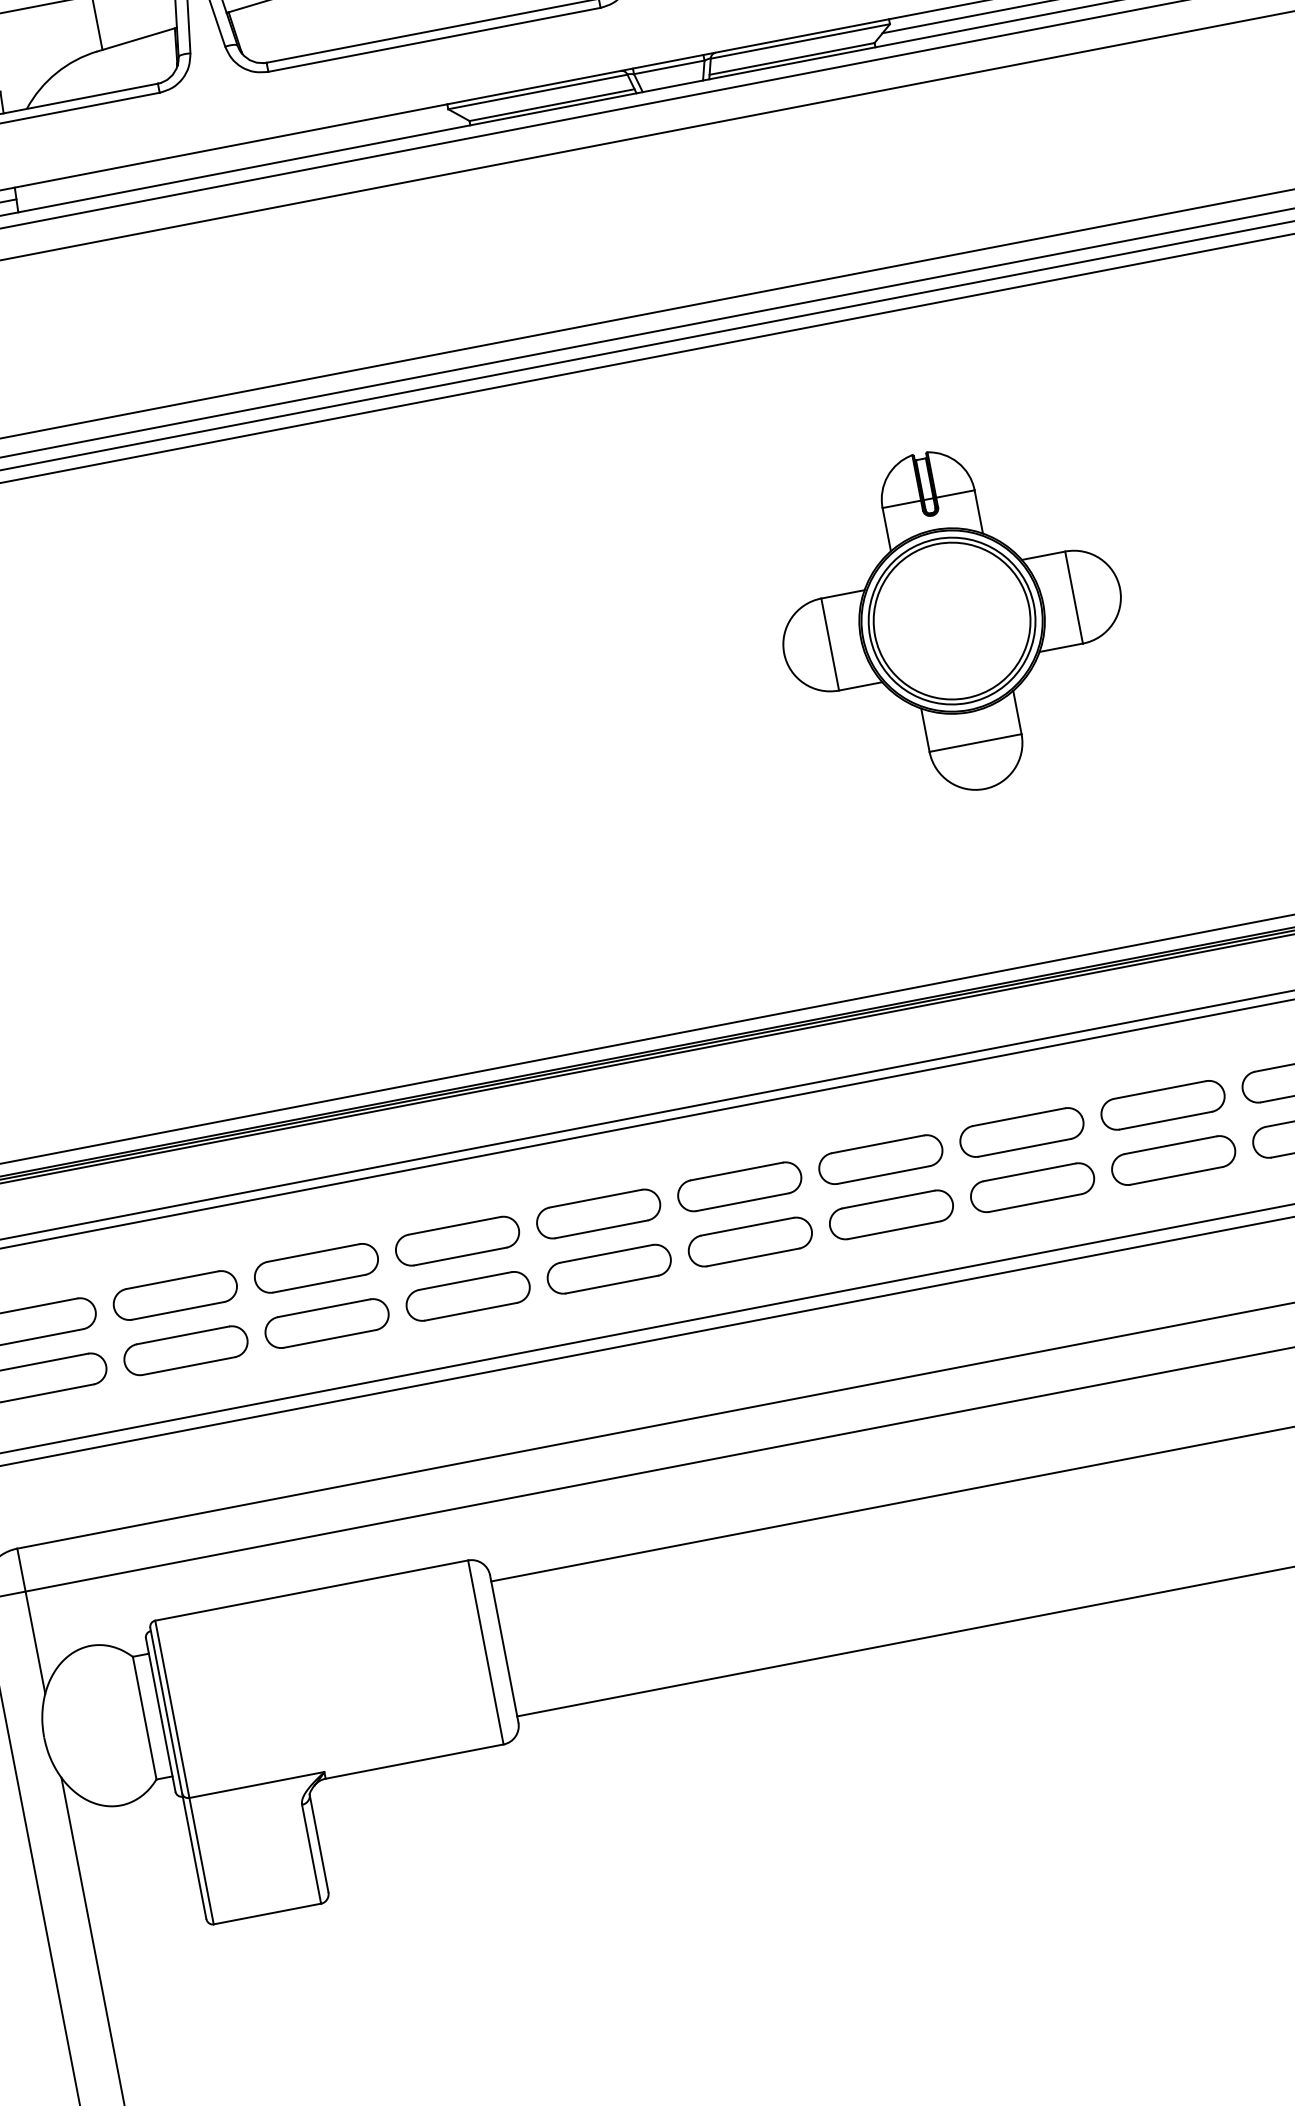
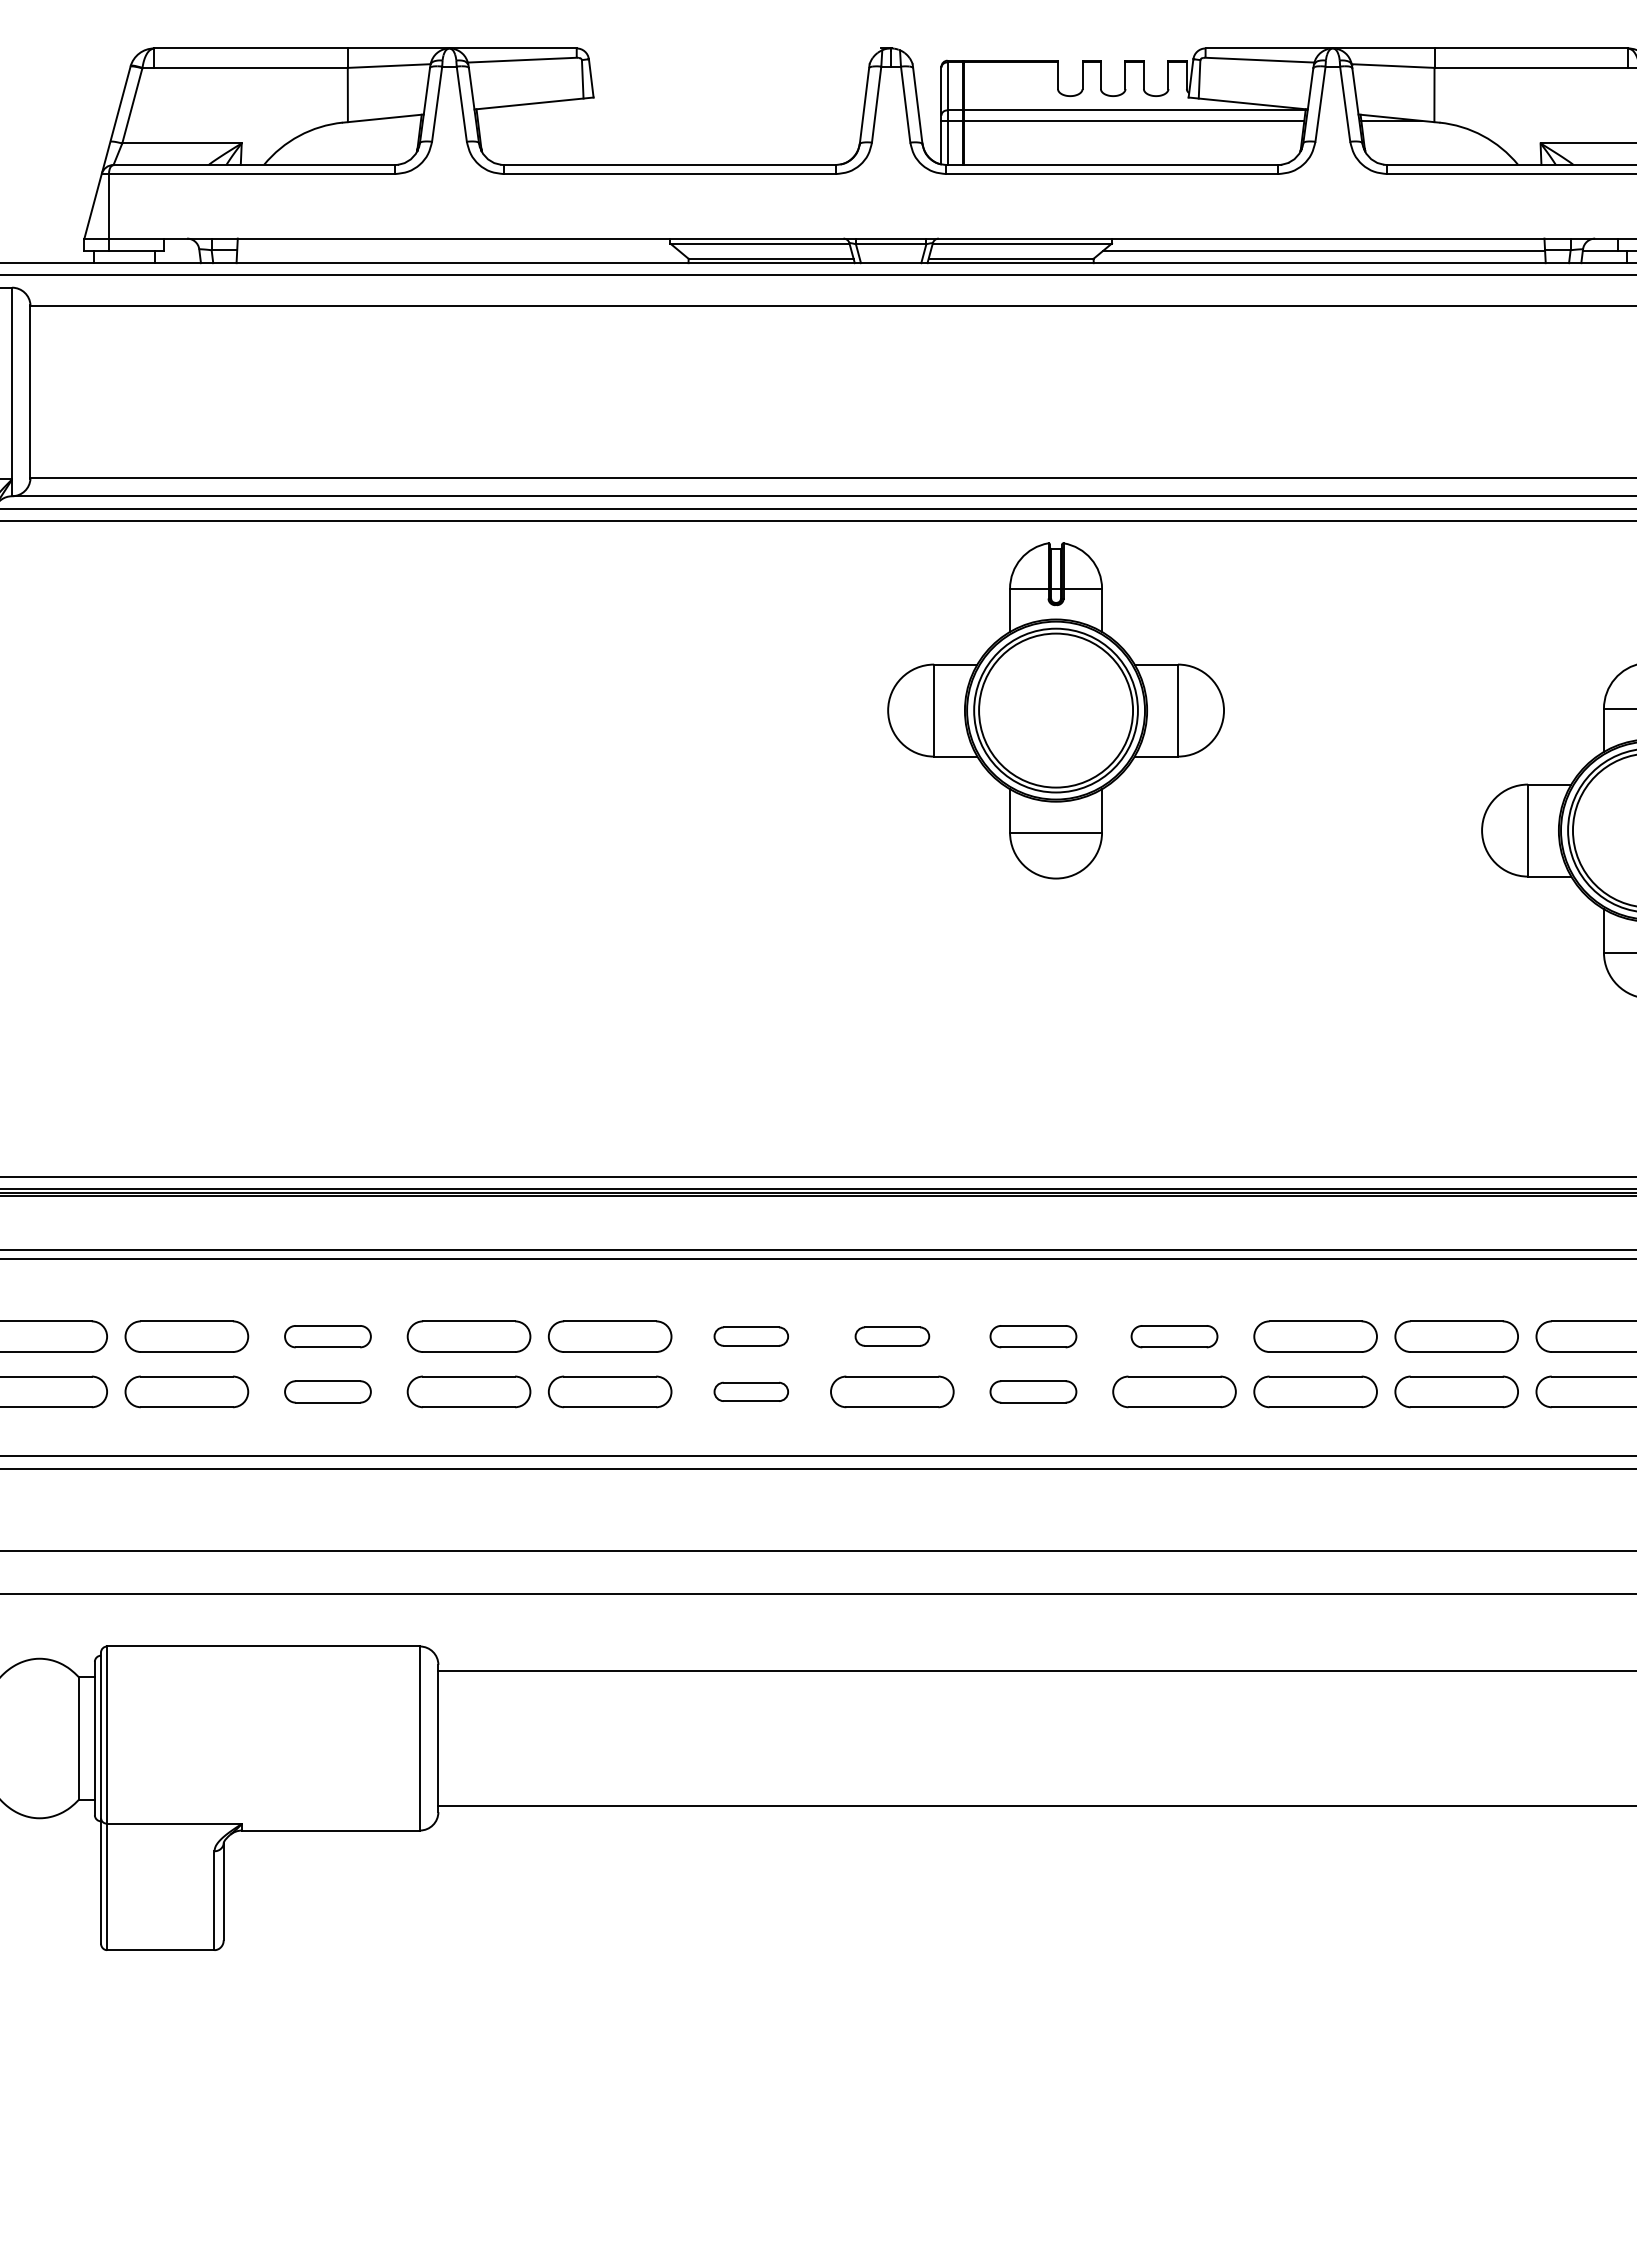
part: (951, 621) -> (1055, 710), moved
part: (1162, 1105) -> (1174, 1336), size x0.7
part: (1021, 1132) -> (1033, 1336), size x0.7
part: (880, 1159) -> (892, 1336), size x0.6
part: (739, 1186) -> (751, 1336), size x0.6
part: (1032, 1187) -> (1033, 1391), size x0.7
part: (750, 1241) -> (751, 1391), size x0.6
part: (315, 1268) -> (327, 1336), size x0.7
part: (326, 1323) -> (327, 1391), size x0.7

